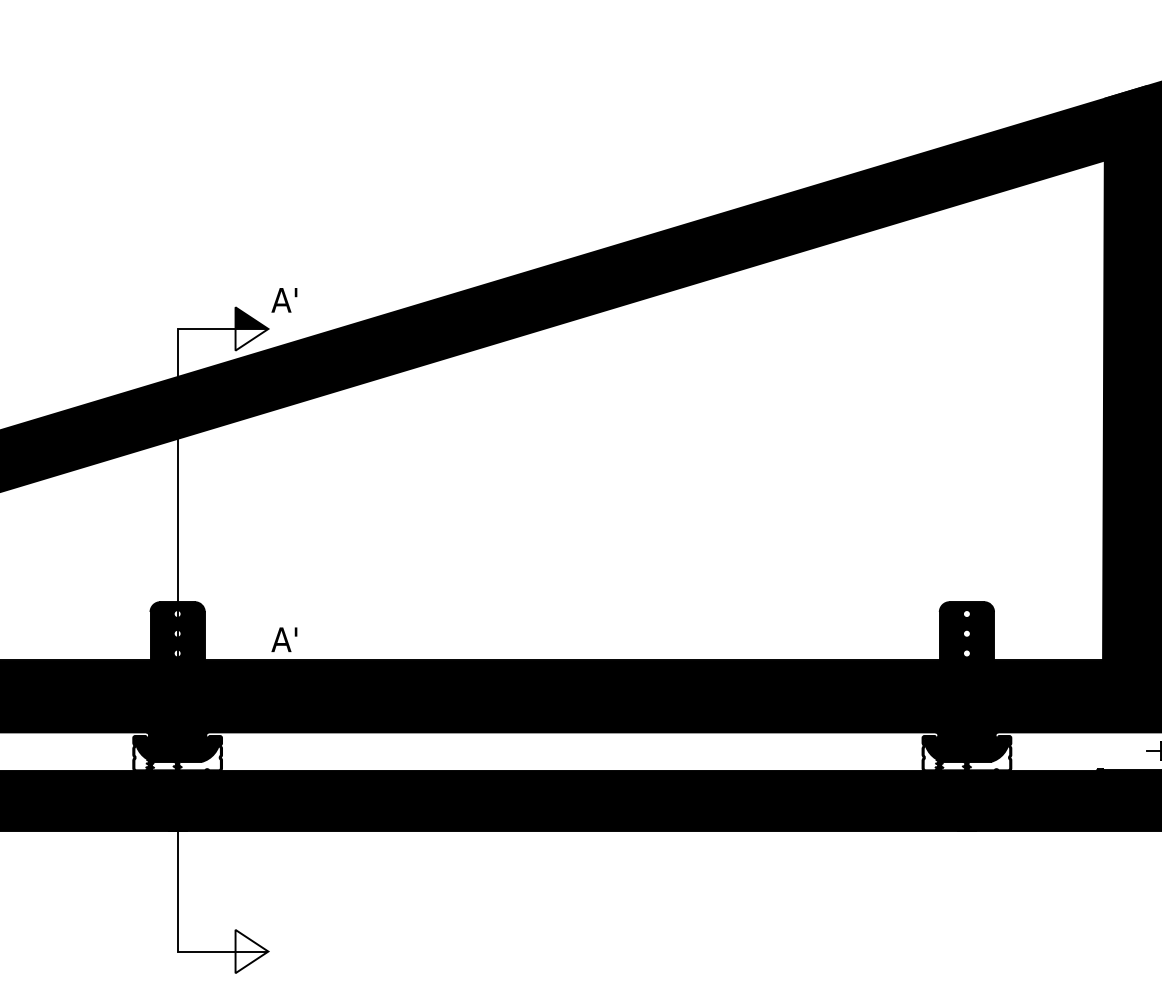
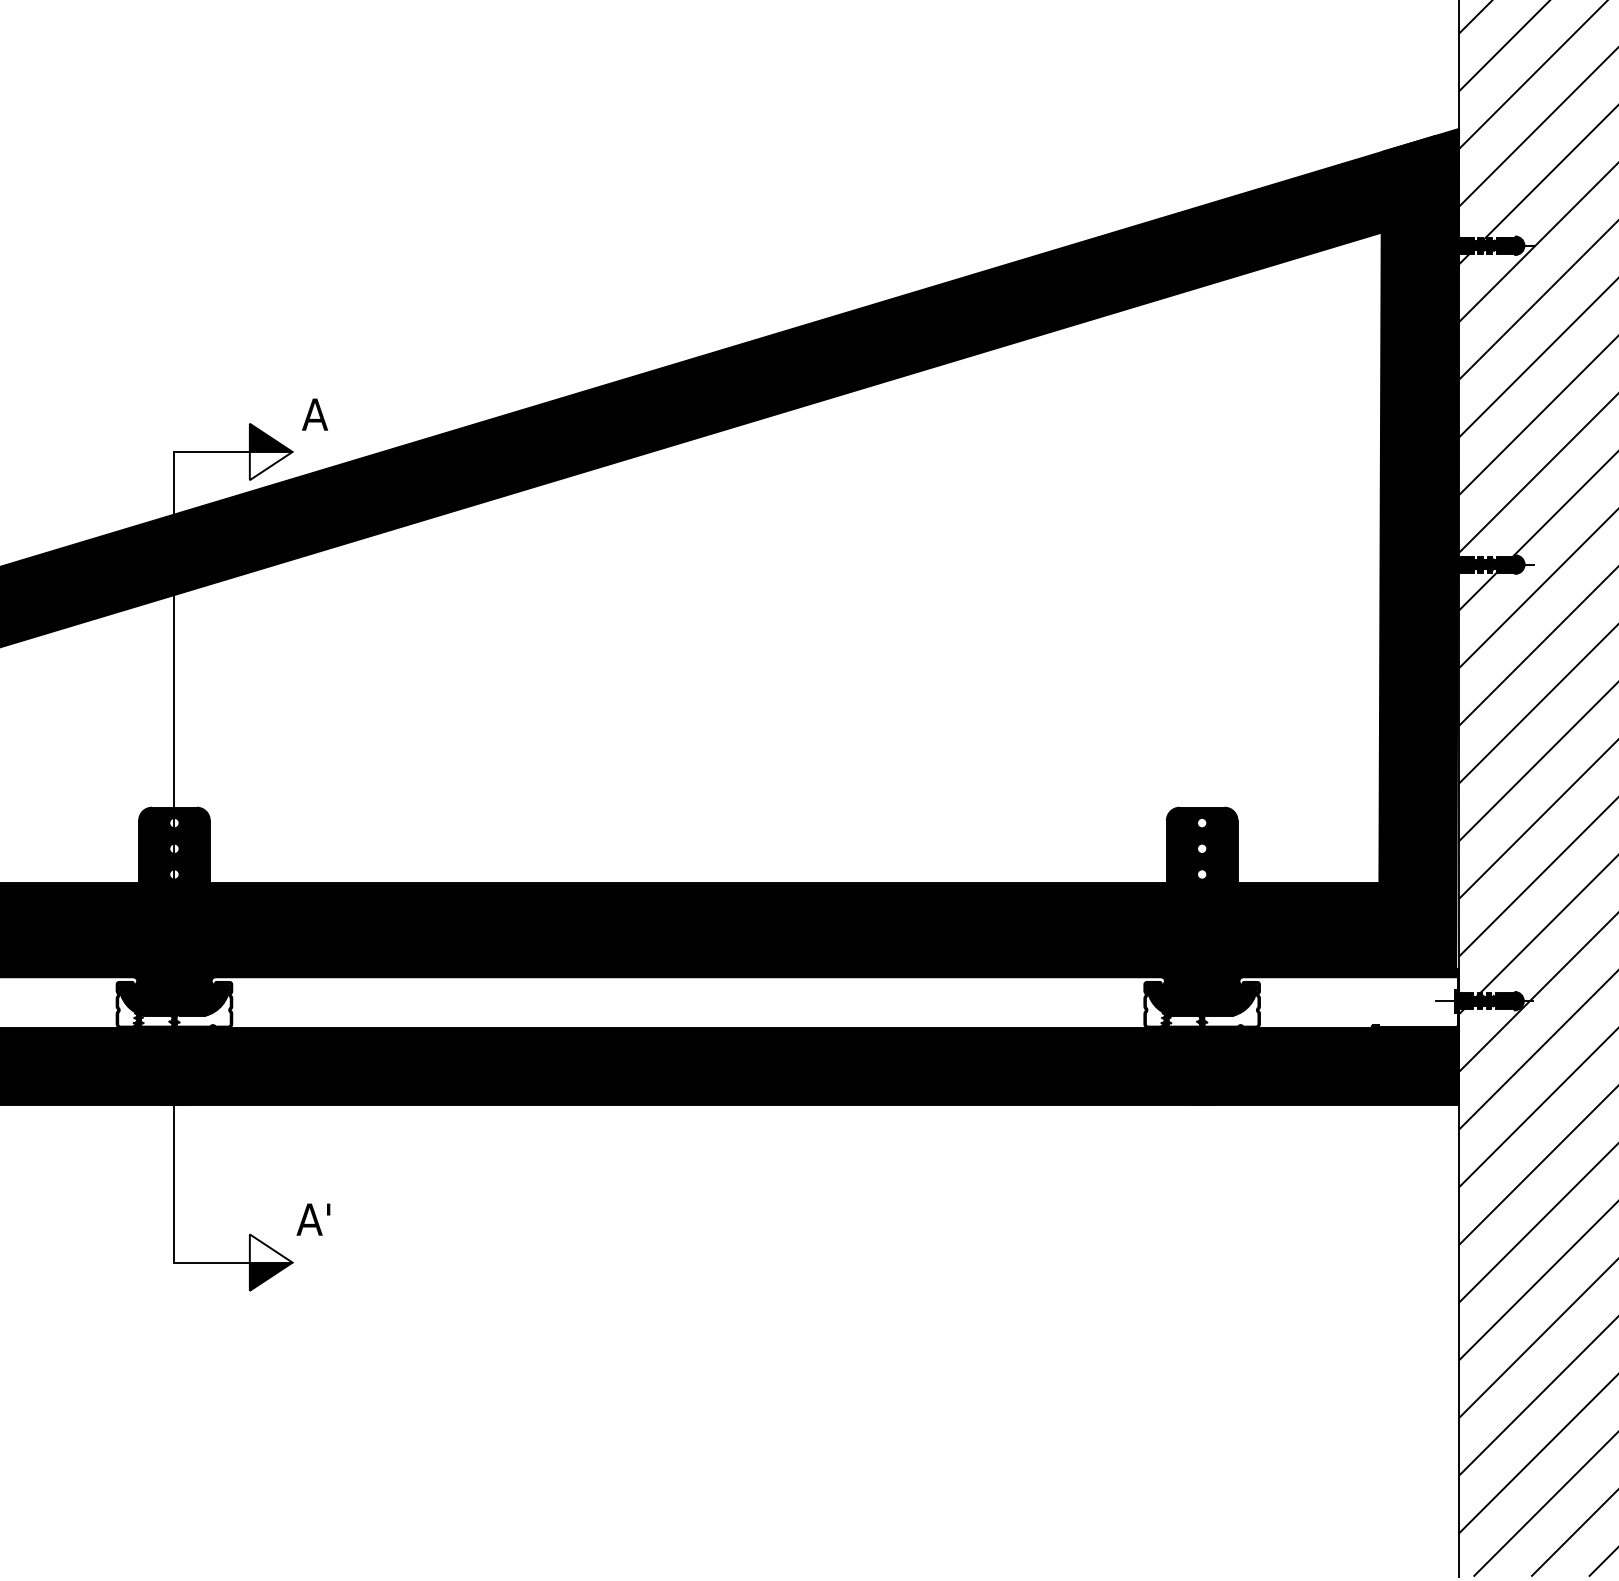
text: (284, 300) -> (313, 414), A' -> A
text: (284, 639) -> (313, 1219), moved
fill: (251, 962) -> (270, 1276), added

